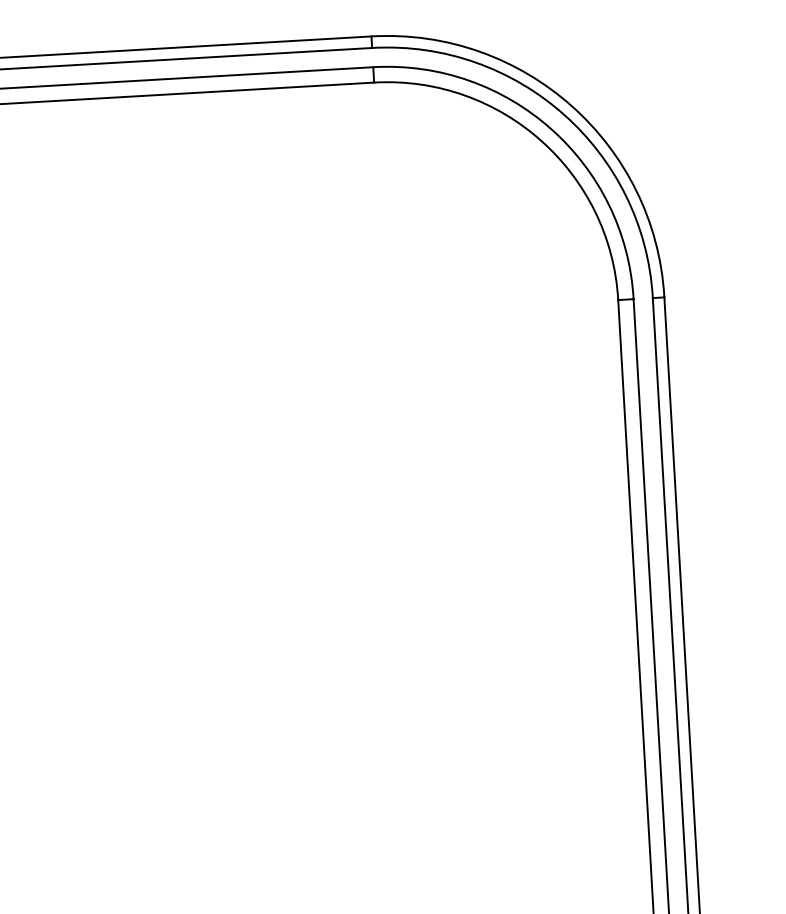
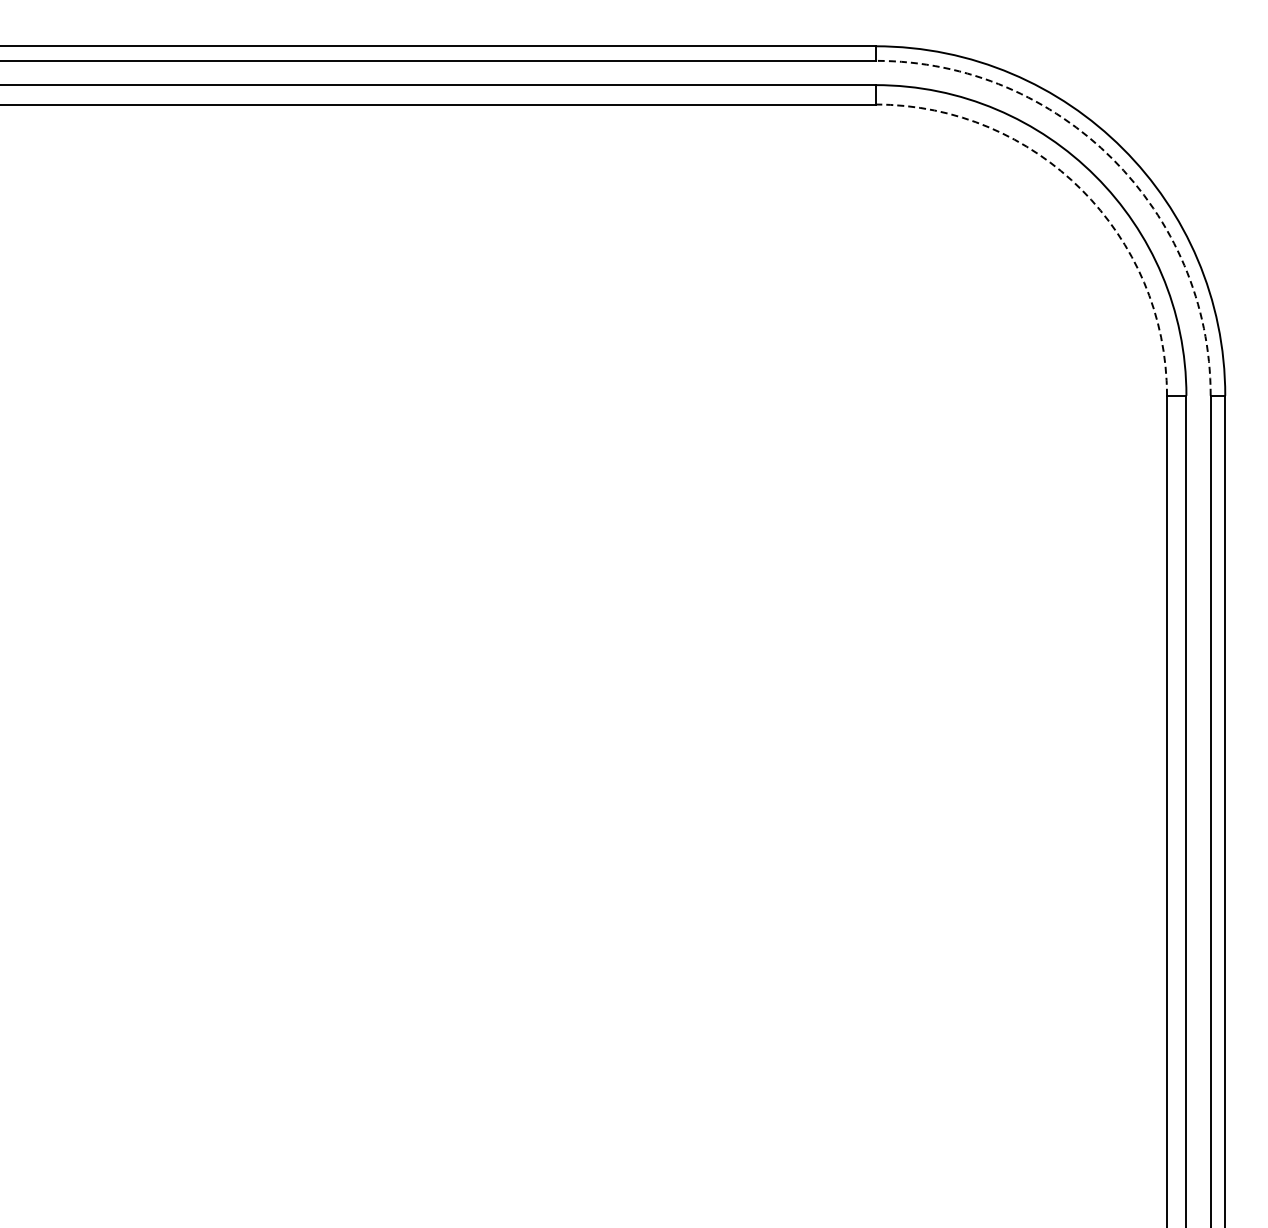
arc: (564, 114) -> (1112, 158), solid -> dashed
arc: (541, 140) -> (1081, 189), solid -> dashed

